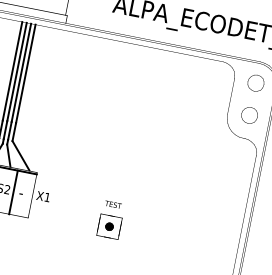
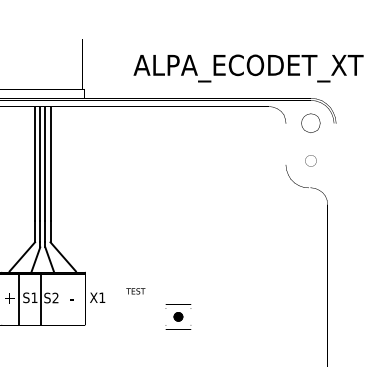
part: (249, 115) -> (310, 160), size x0.6
line: (13, 192) -> (63, 299), removed
text: (113, 204) -> (135, 291), moved

